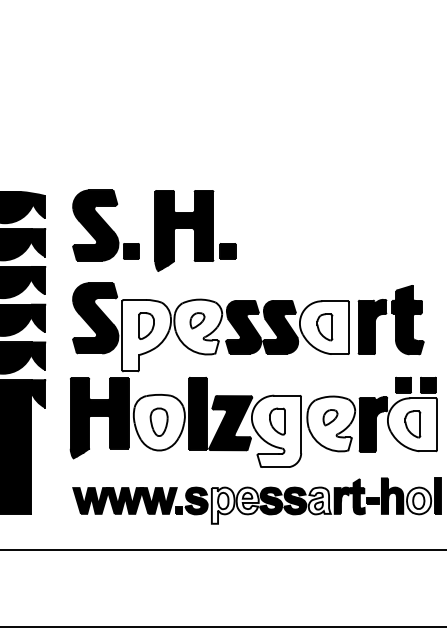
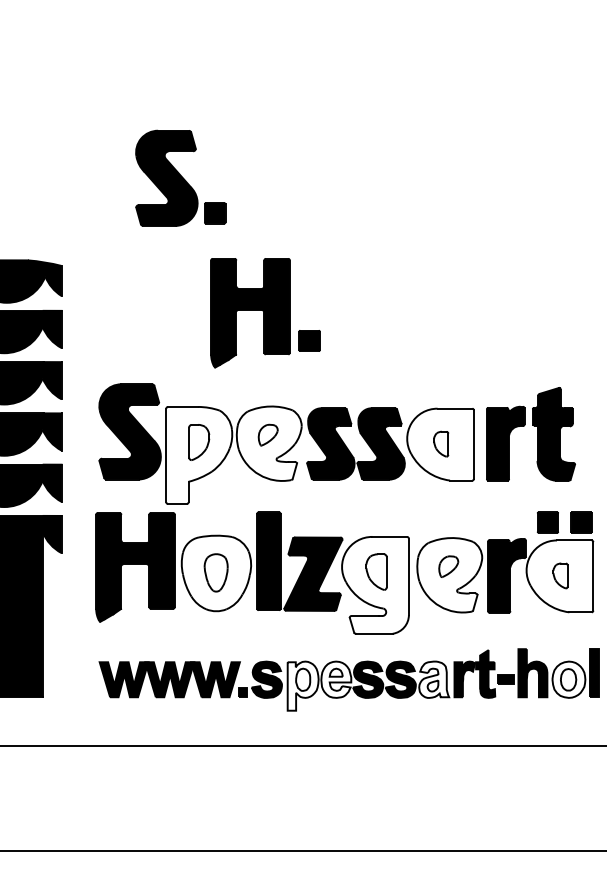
part: (105, 225) -> (179, 178), moved
part: (324, 327) -> (440, 444), size x0.7
part: (412, 424) -> (560, 575), size x0.7

